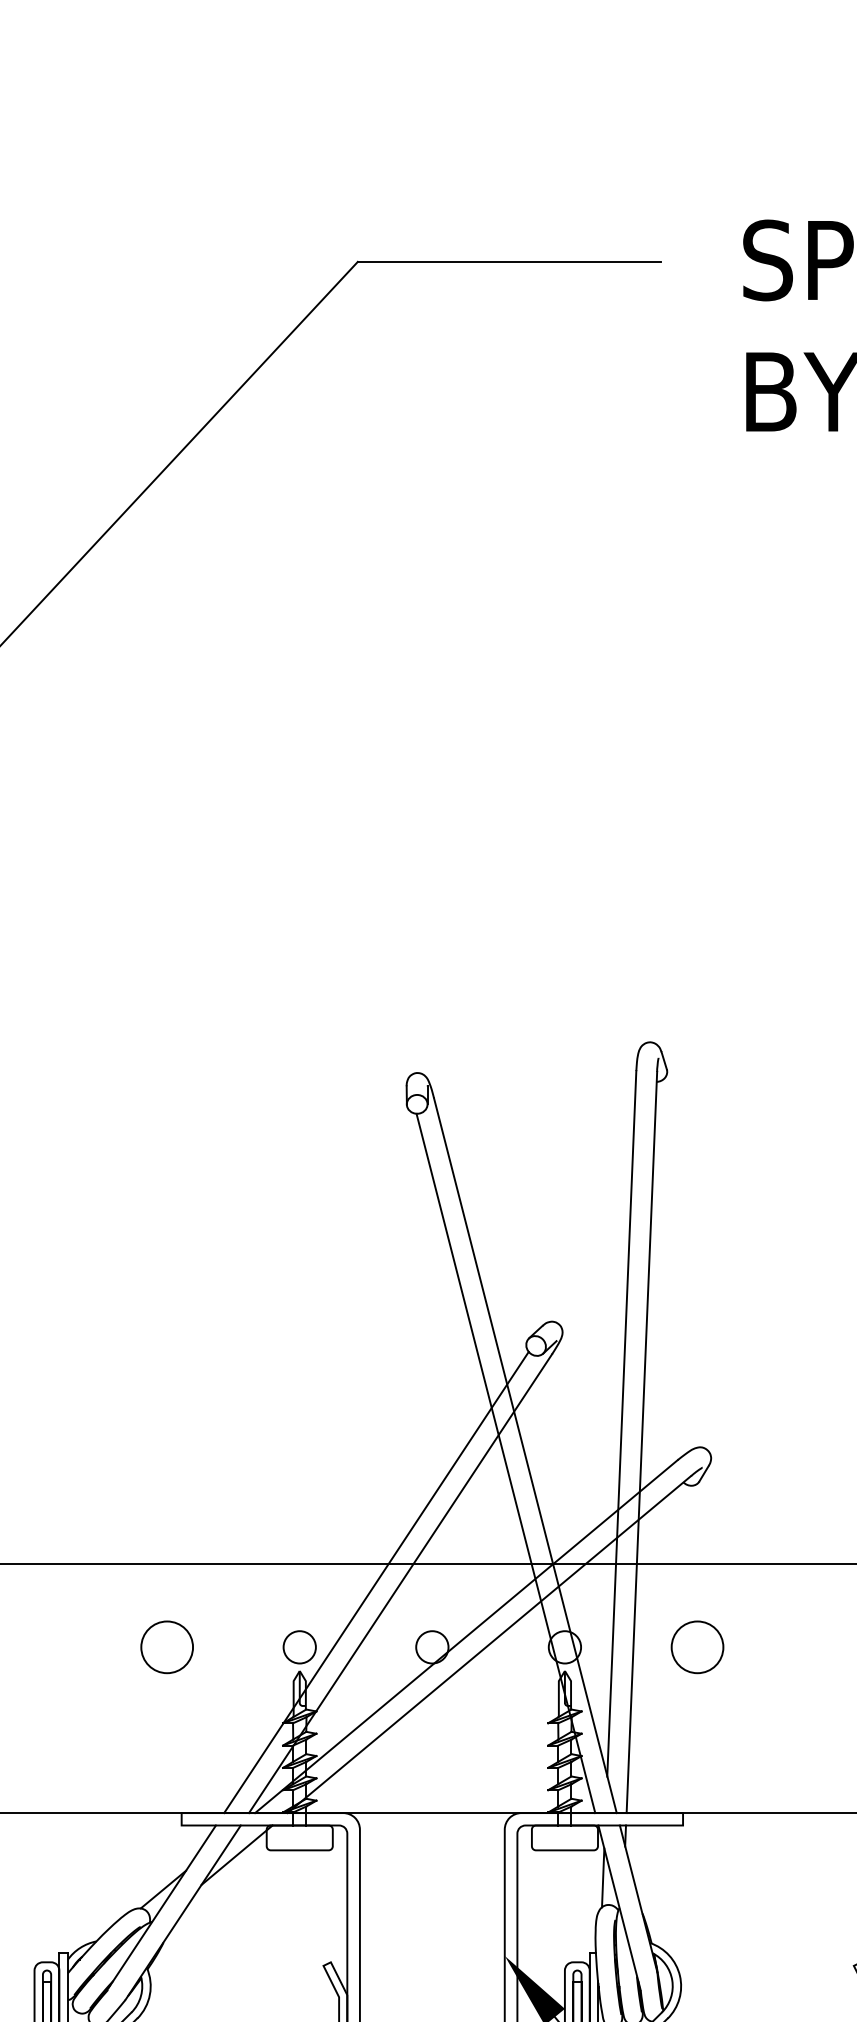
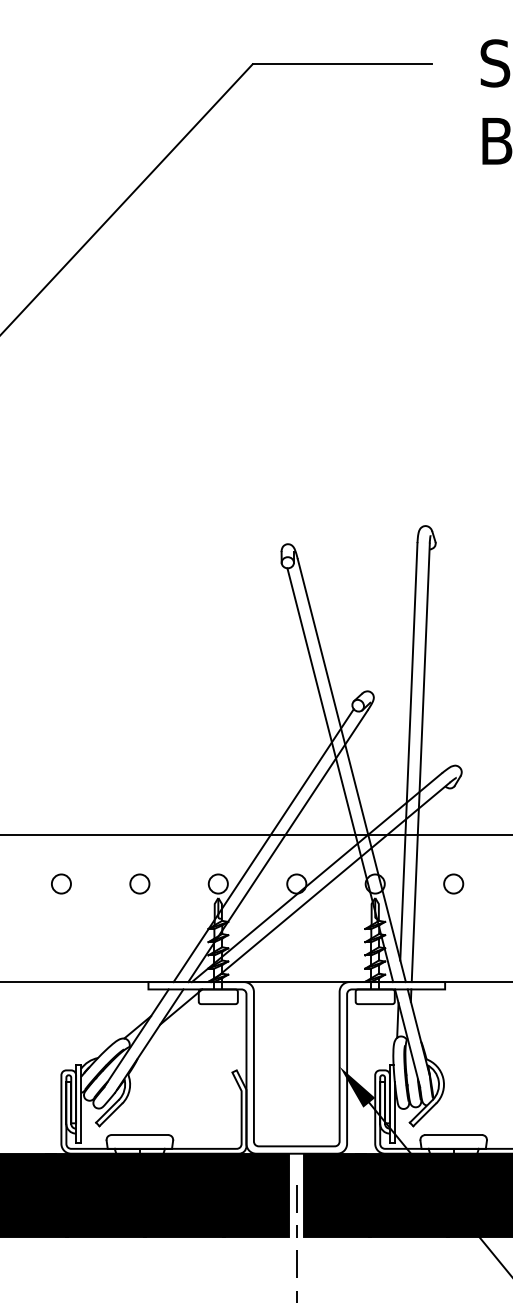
circle: (34, 1646) -> (61, 883), added
circle: (166, 1646) -> (139, 883), size x0.62
circle: (697, 1646) -> (453, 883), size x0.62

